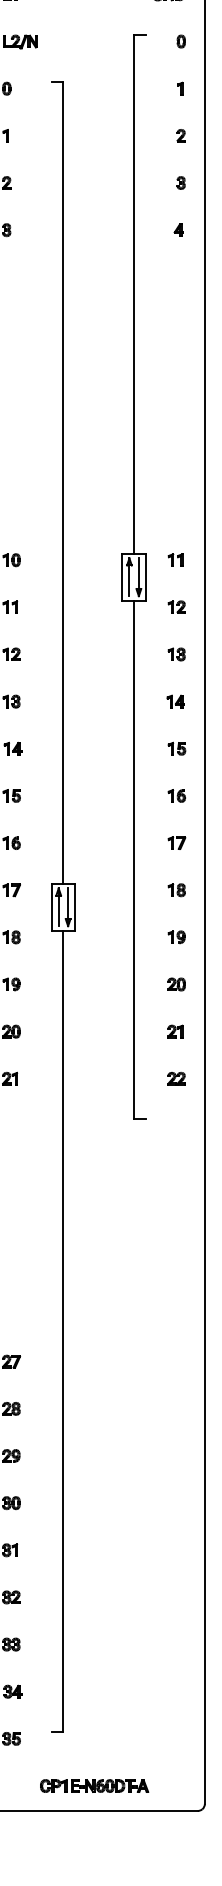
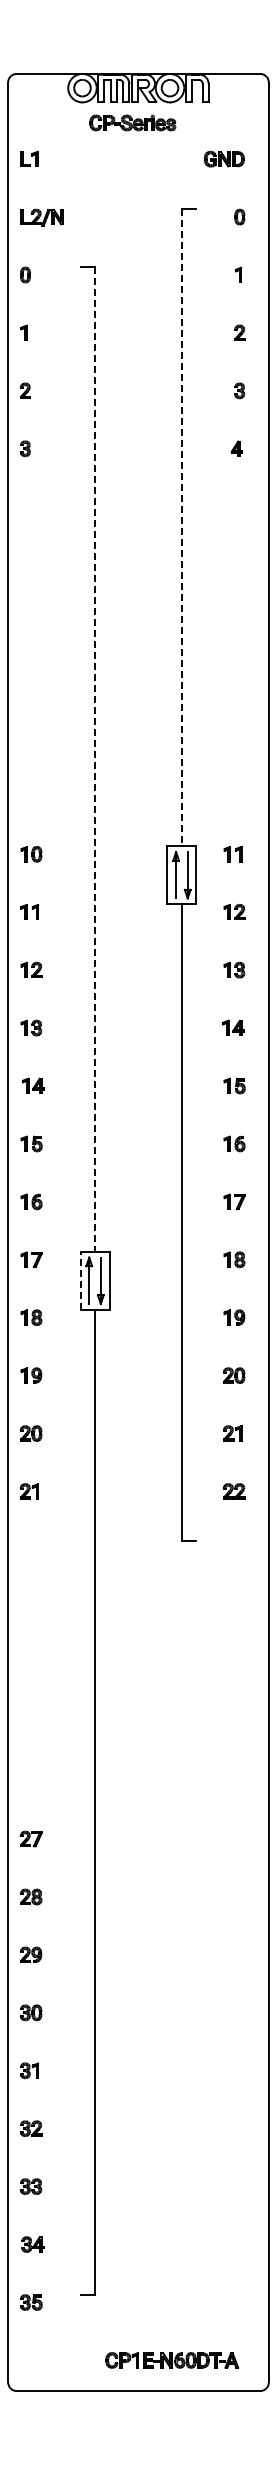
line: (133, 294) -> (181, 527), solid -> dashed
line: (63, 483) -> (95, 759), solid -> dashed
line: (51, 907) -> (80, 1280), solid -> dashed
part: (94, 1786) -> (172, 2360), moved

